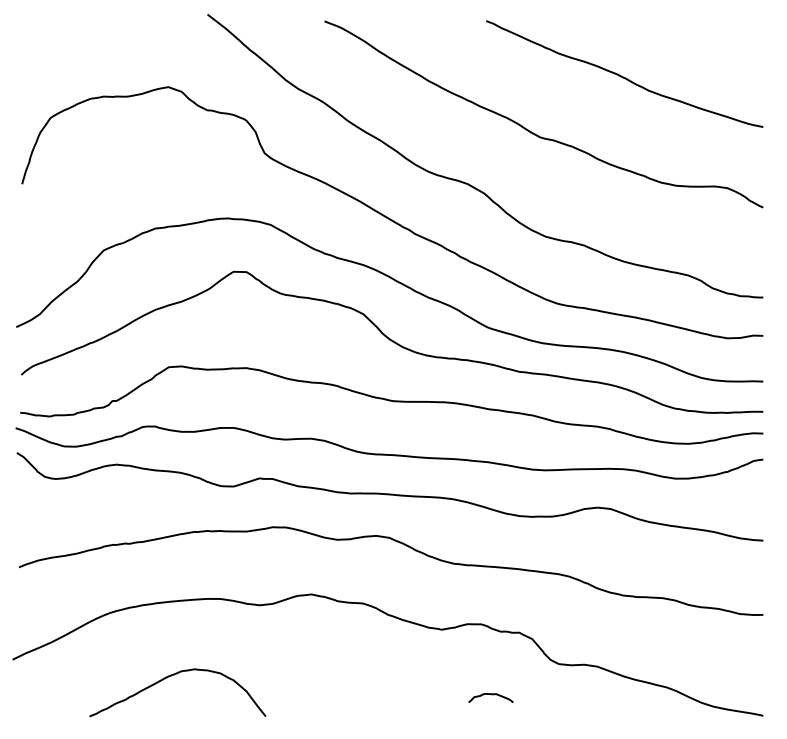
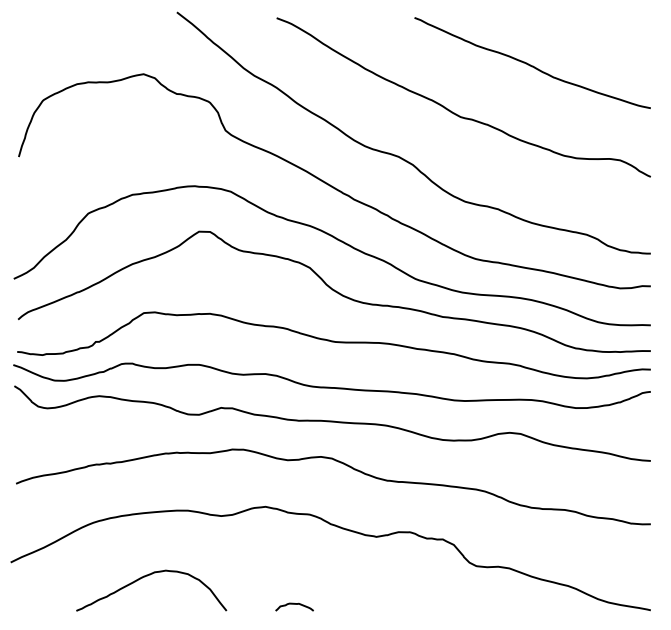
curve: (490, 694) -> (294, 604), moved

